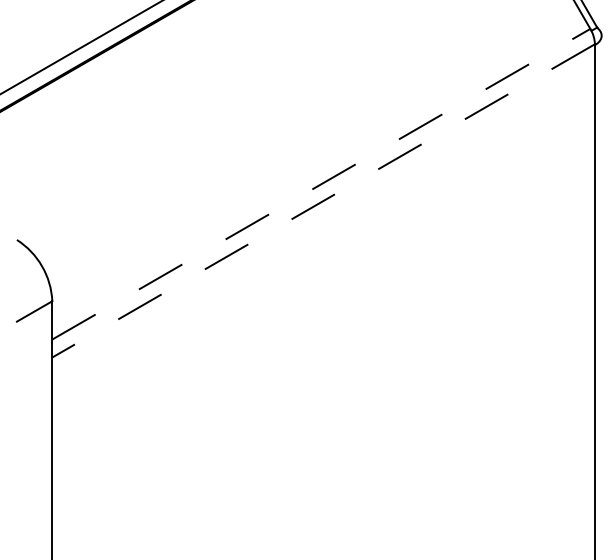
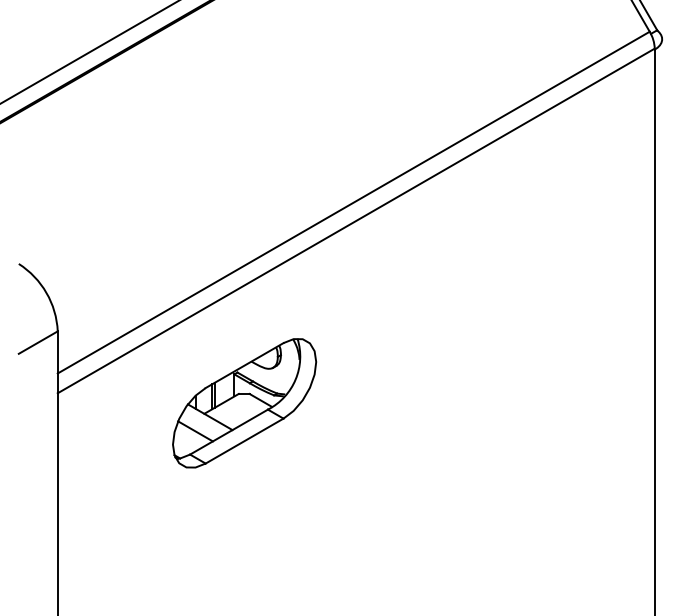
line: (321, 184) -> (353, 202), dashed -> solid
line: (323, 200) -> (356, 220), dashed -> solid
part: (222, 366) -> (244, 403), added

